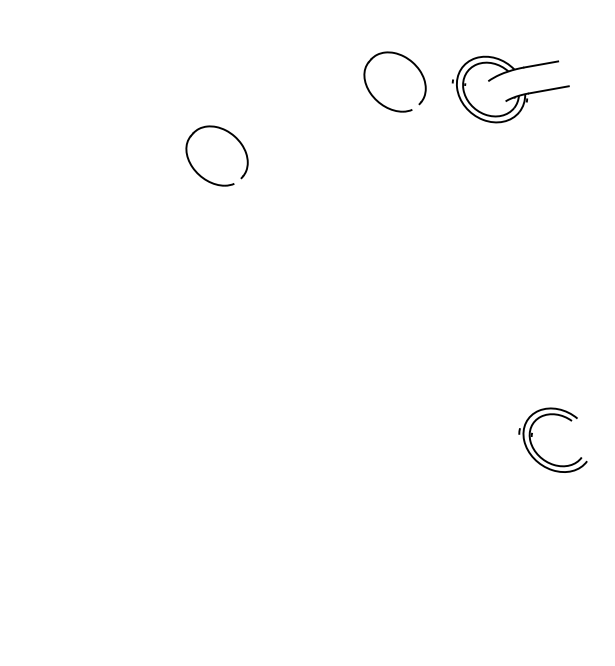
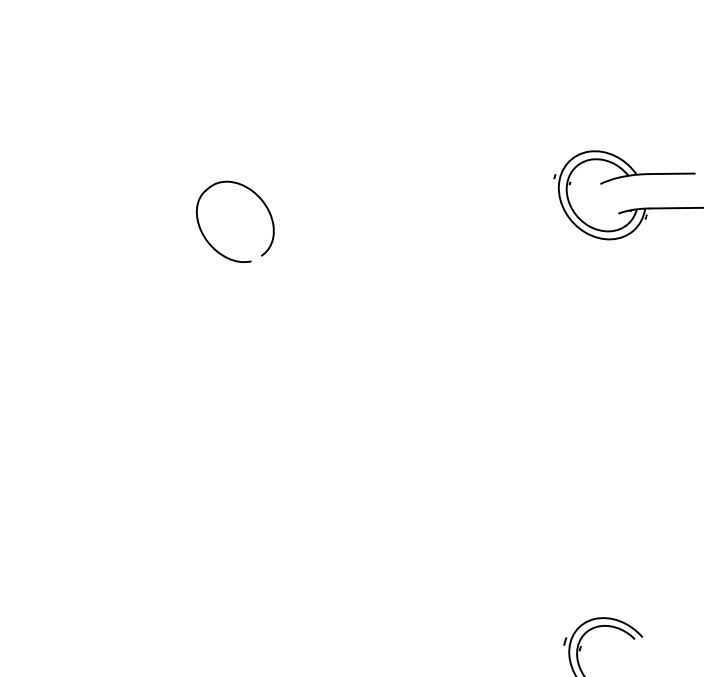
part: (376, 98) -> (452, 182), removed

